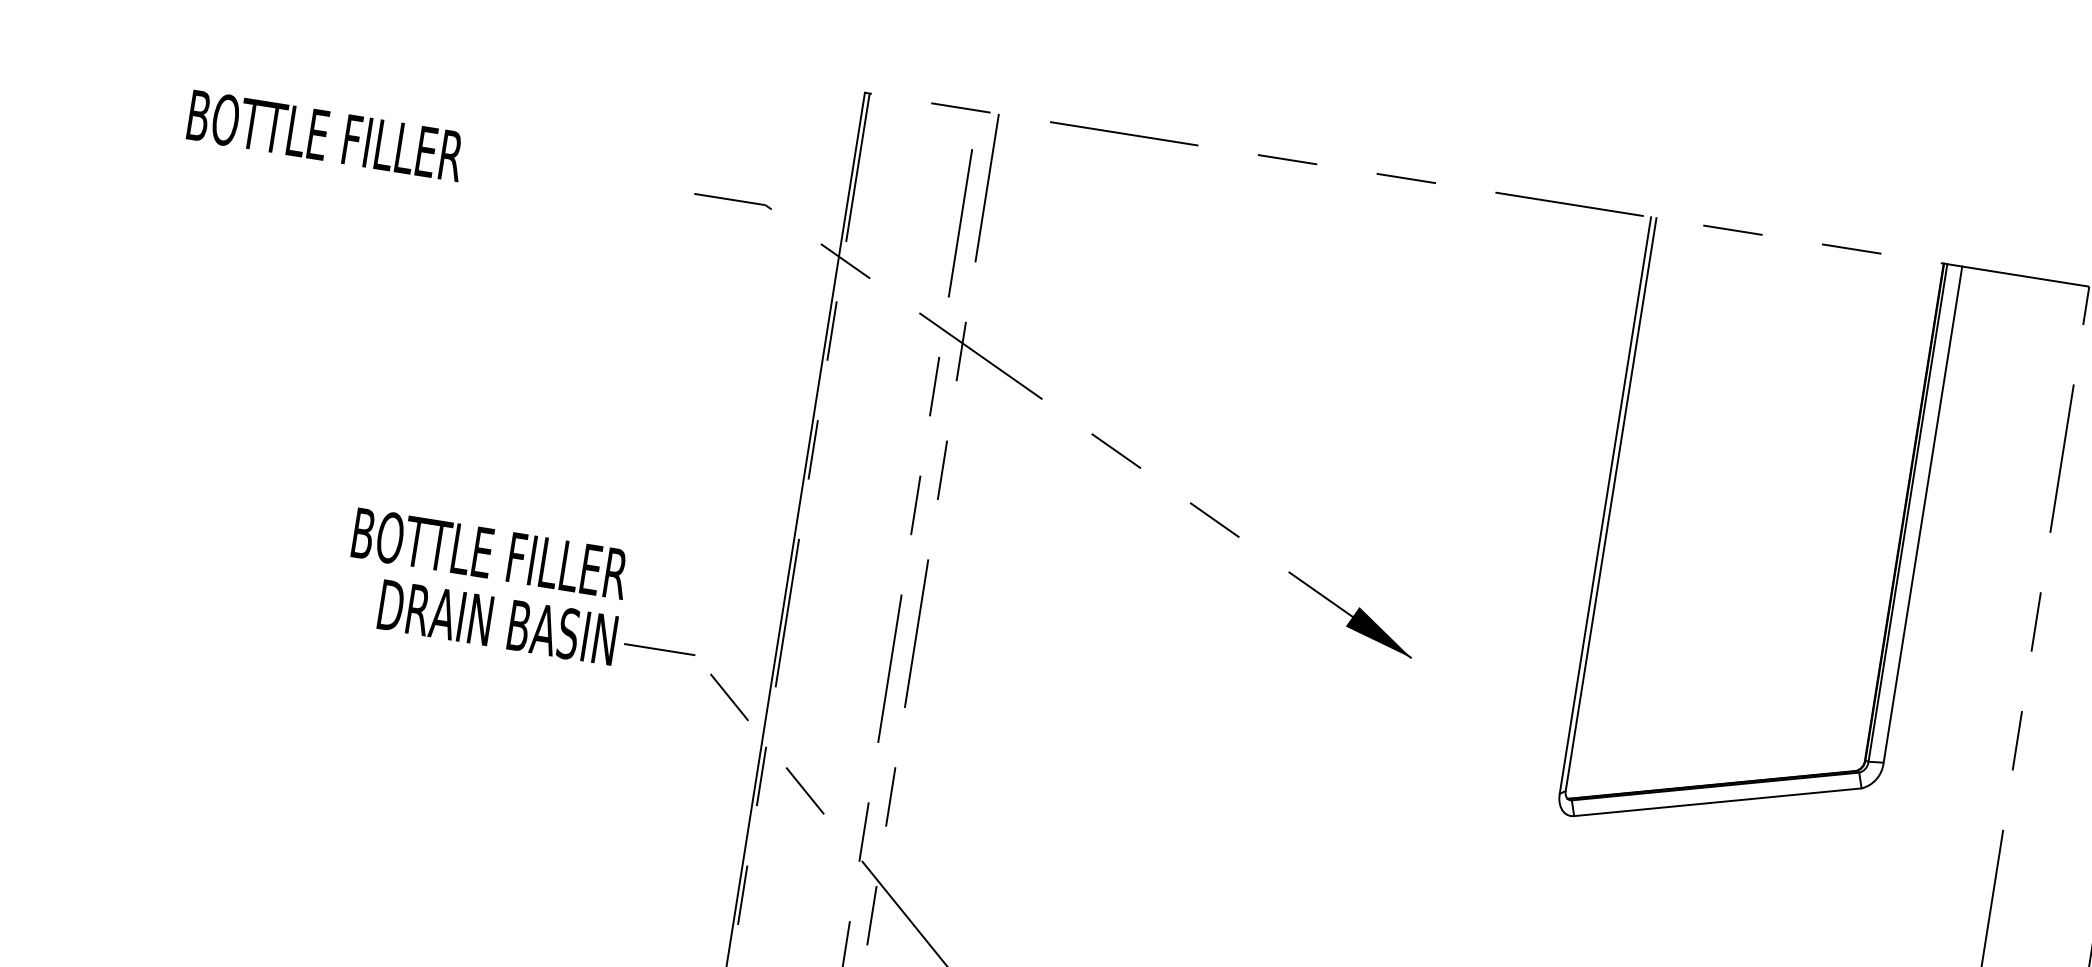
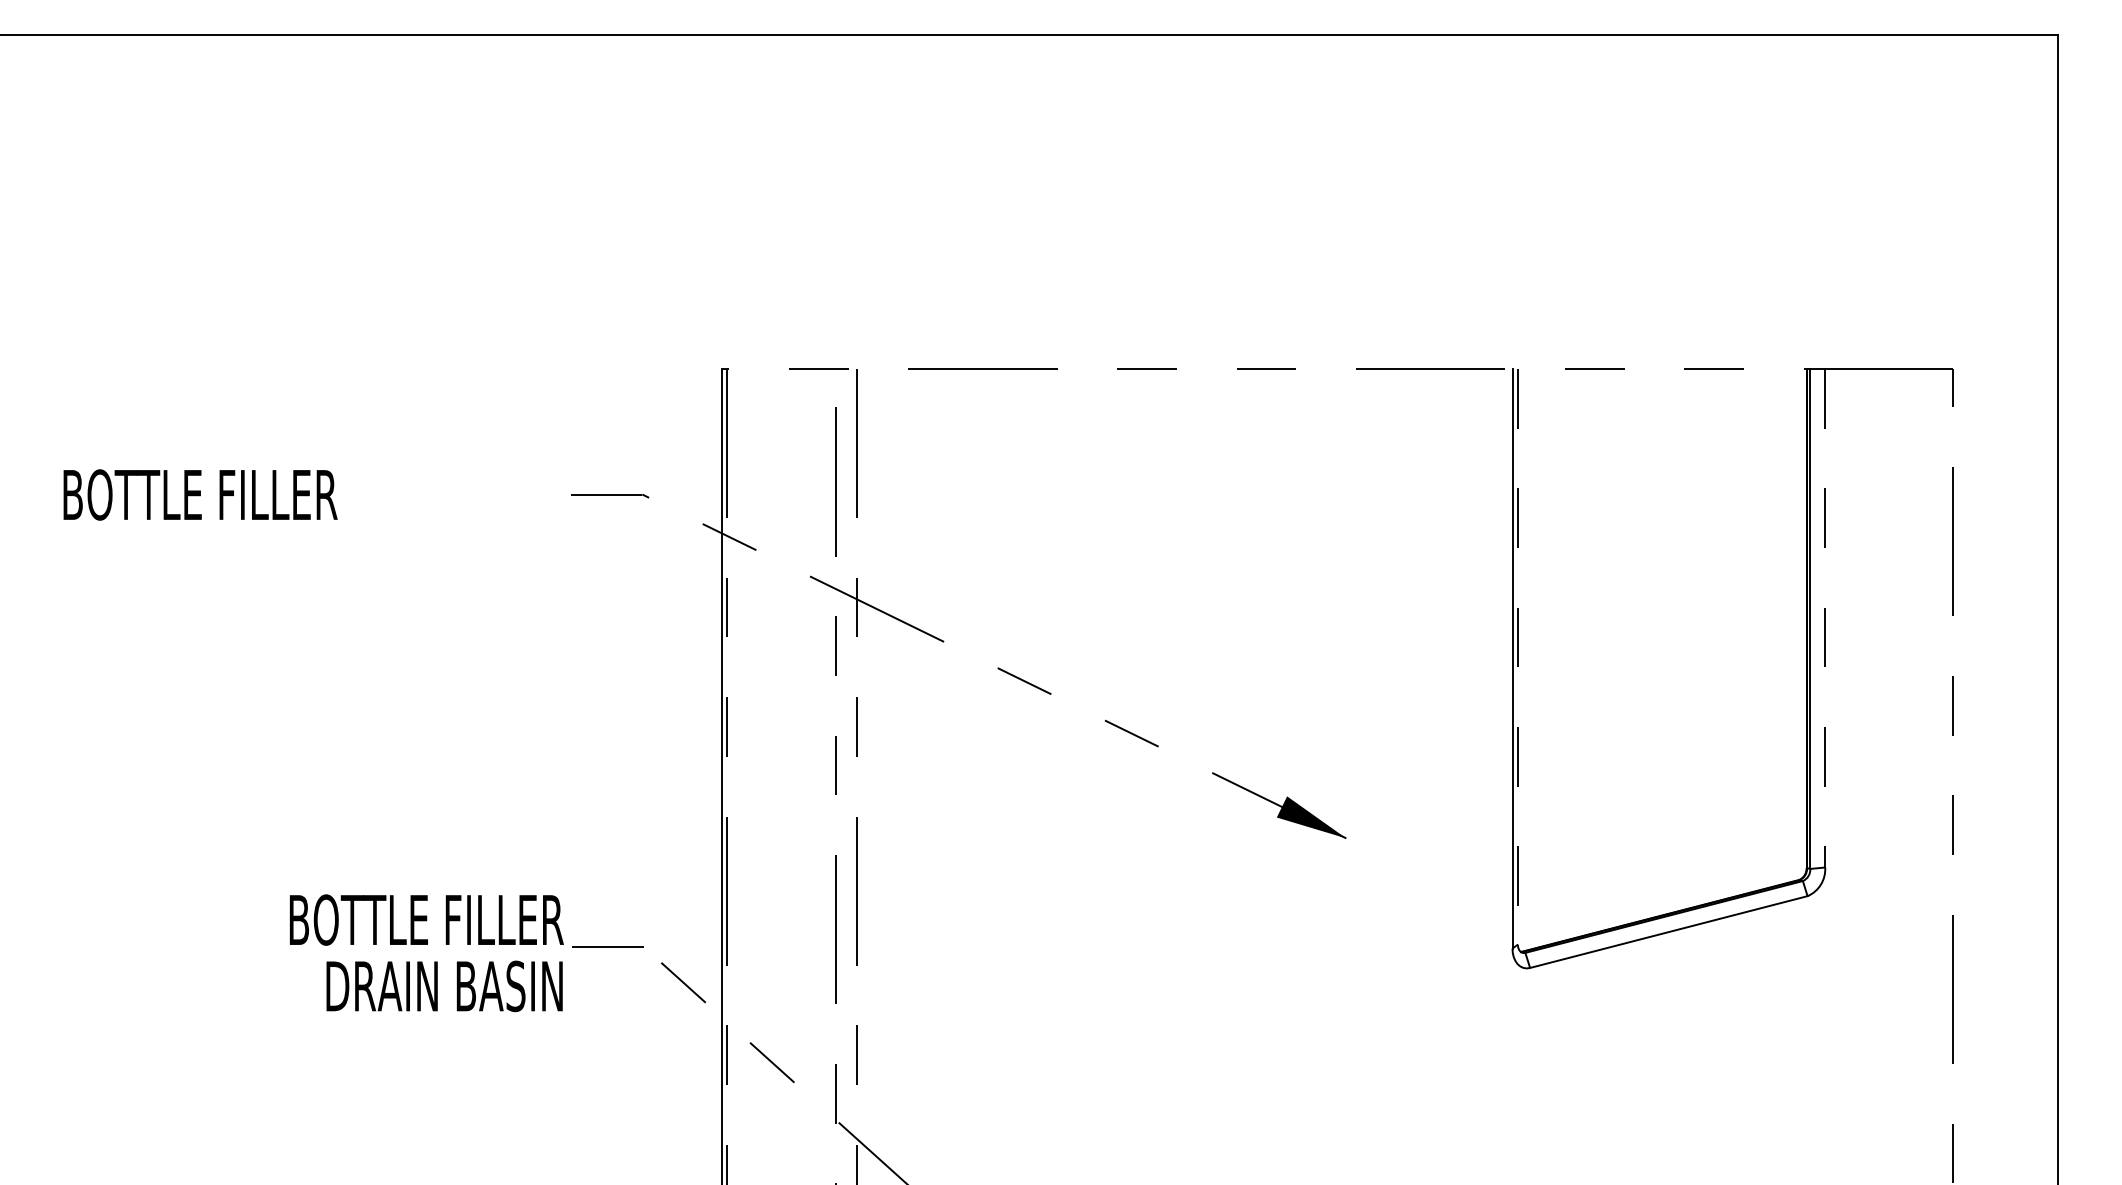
line: (1610, 504) -> (1517, 656), solid -> dashed
line: (1923, 514) -> (1825, 618), solid -> dashed
text: (484, 587) -> (426, 953), moved

